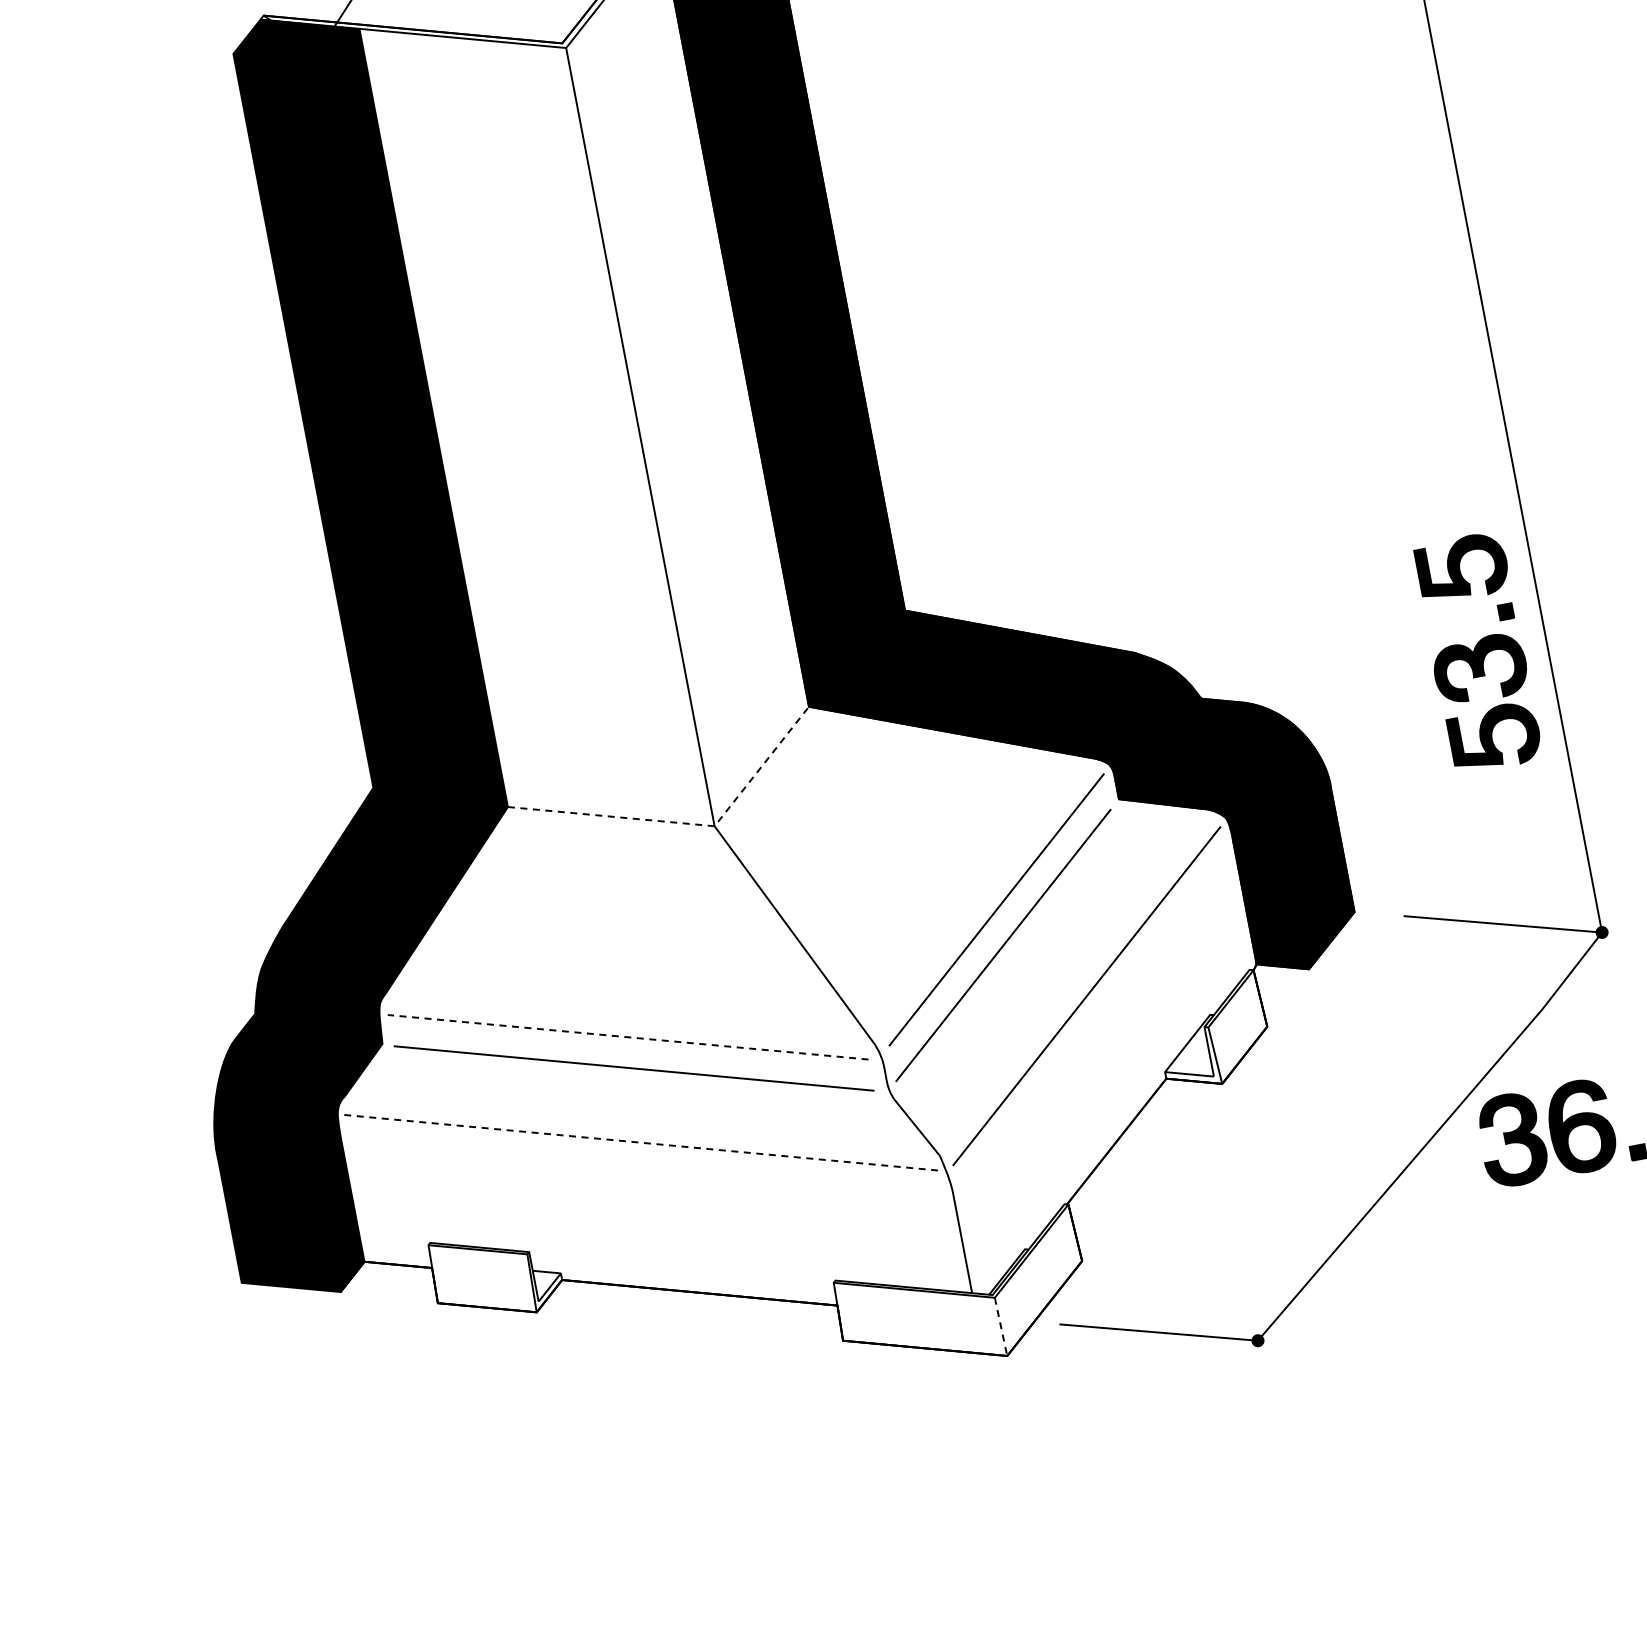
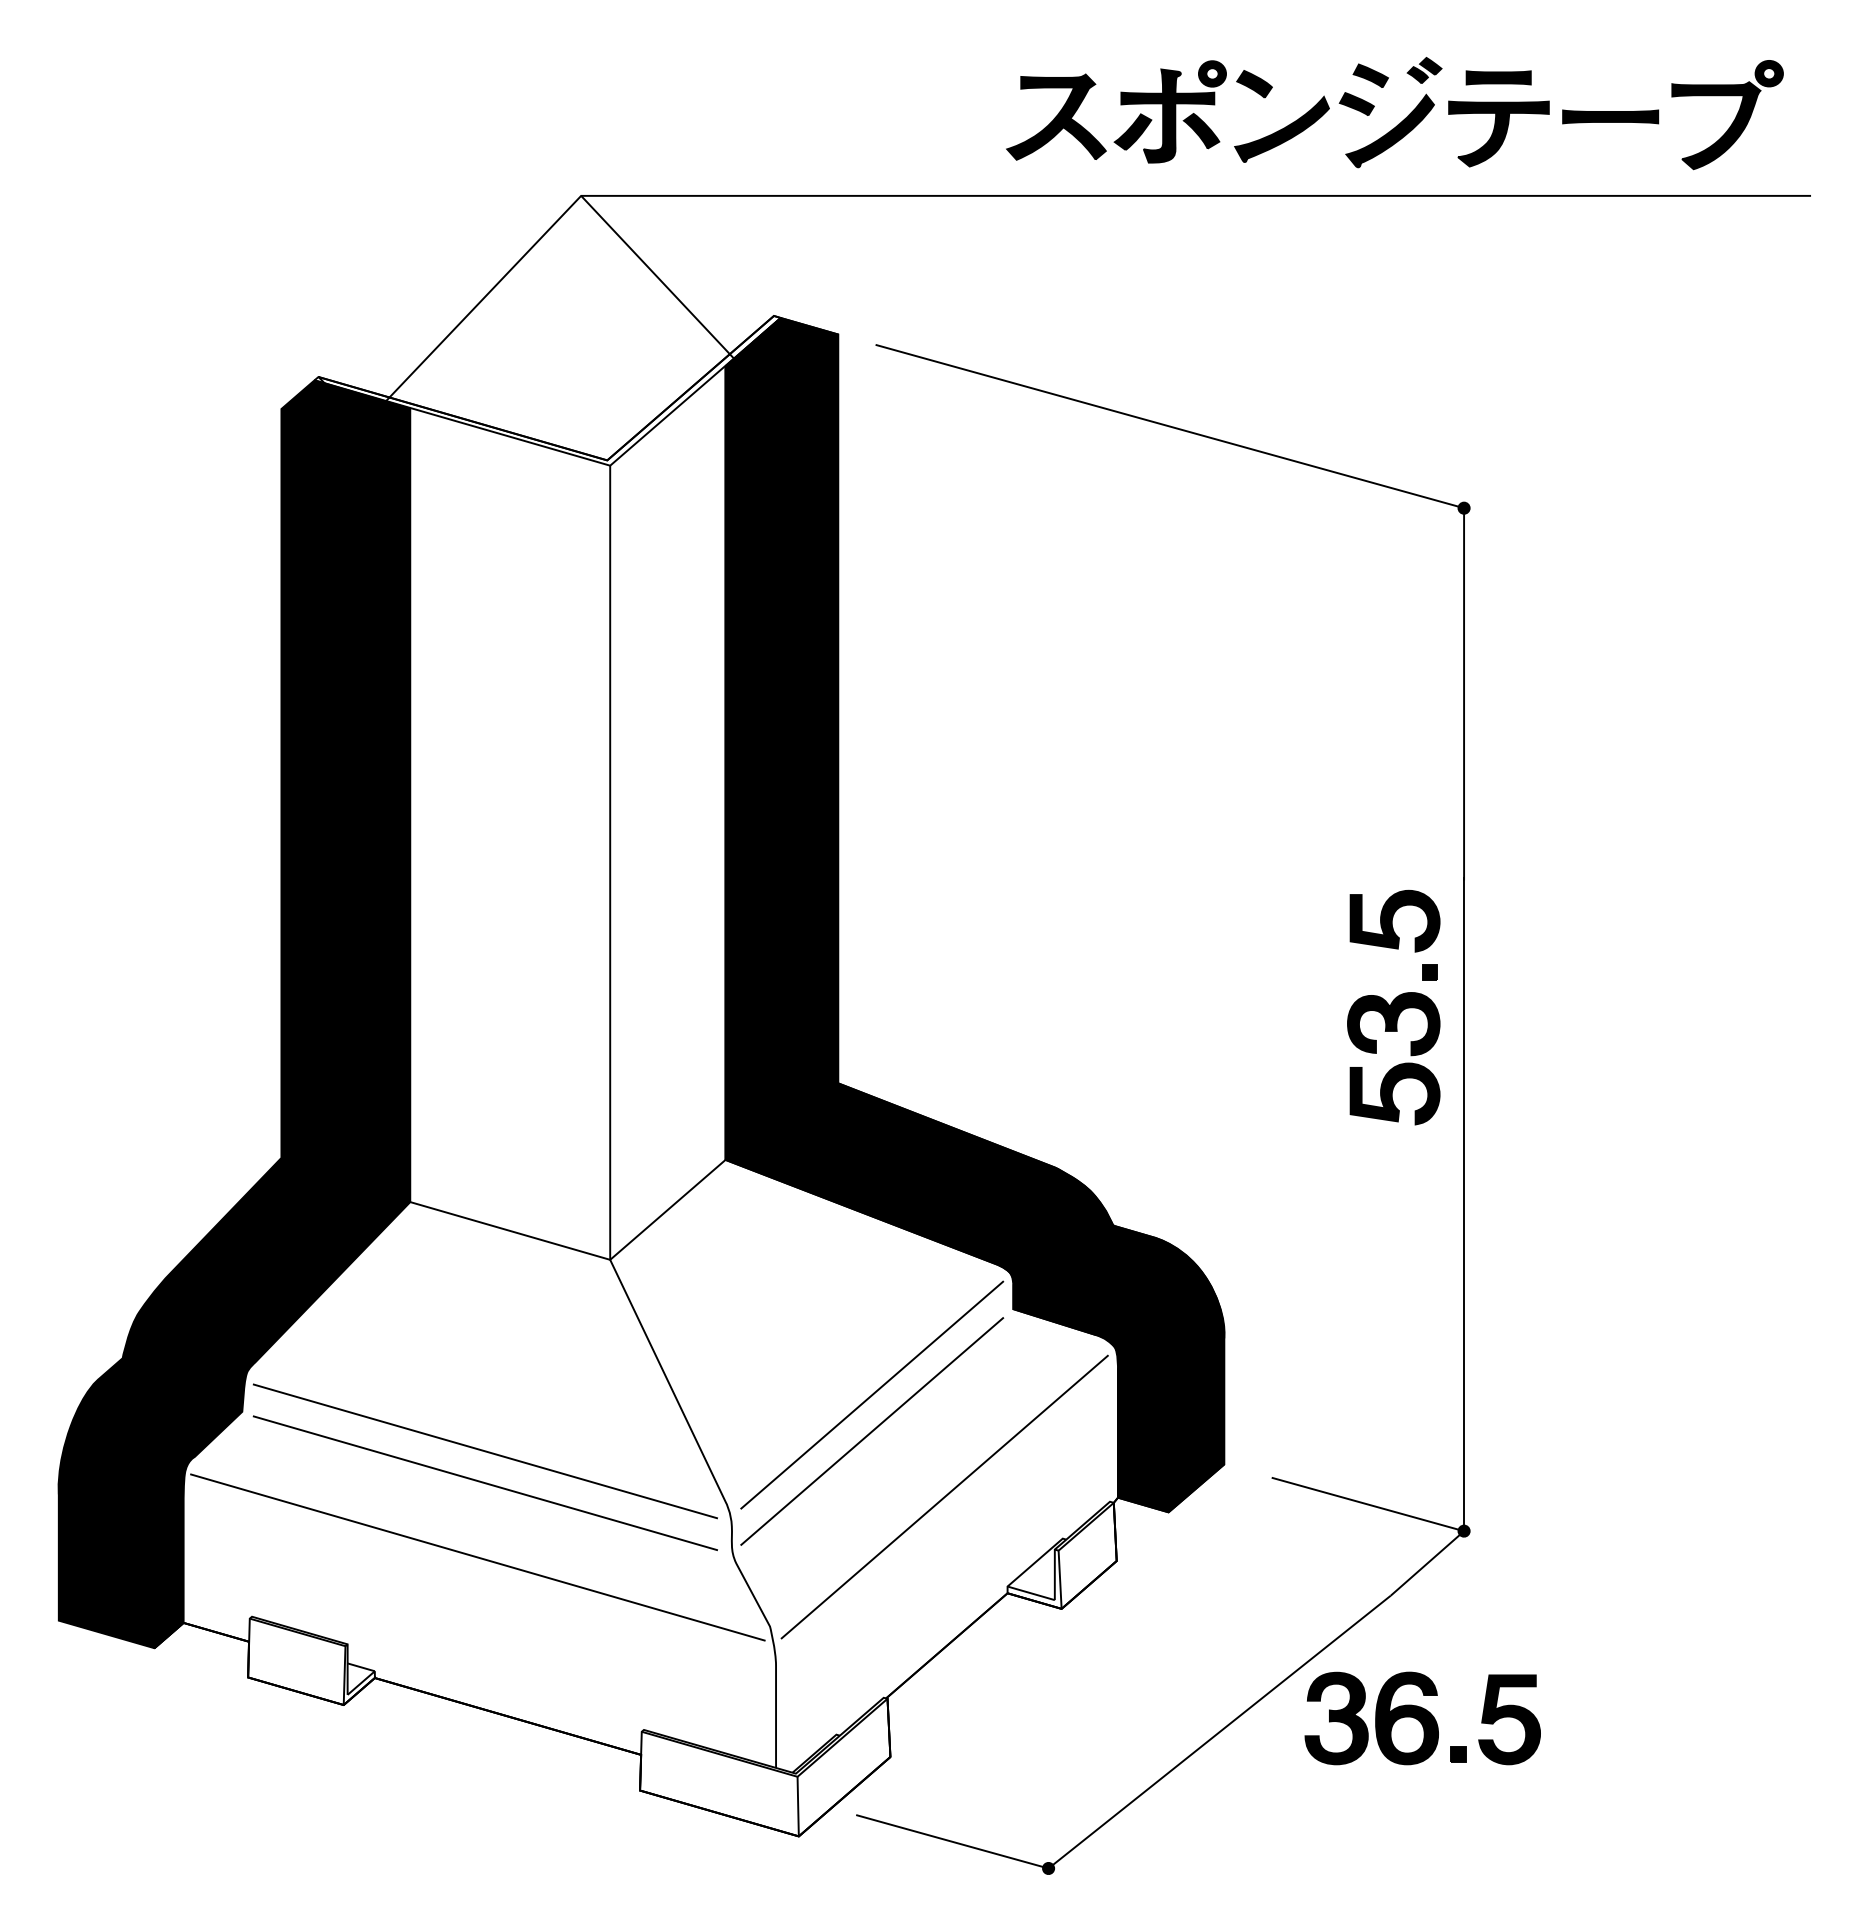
part: (1477, 653) -> (1393, 1007), moved
line: (688, 823) -> (584, 1252), dashed -> solid
line: (628, 1037) -> (485, 1451), dashed -> solid
line: (640, 1142) -> (477, 1557), dashed -> solid
line: (1001, 1326) -> (798, 1806), dashed -> solid

